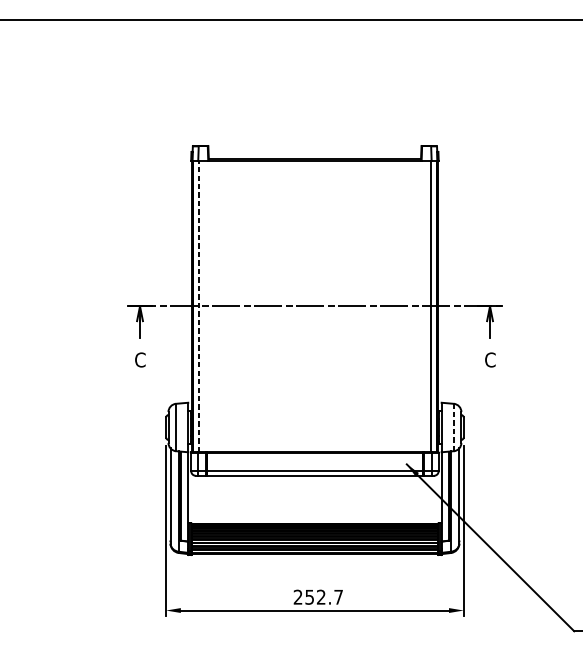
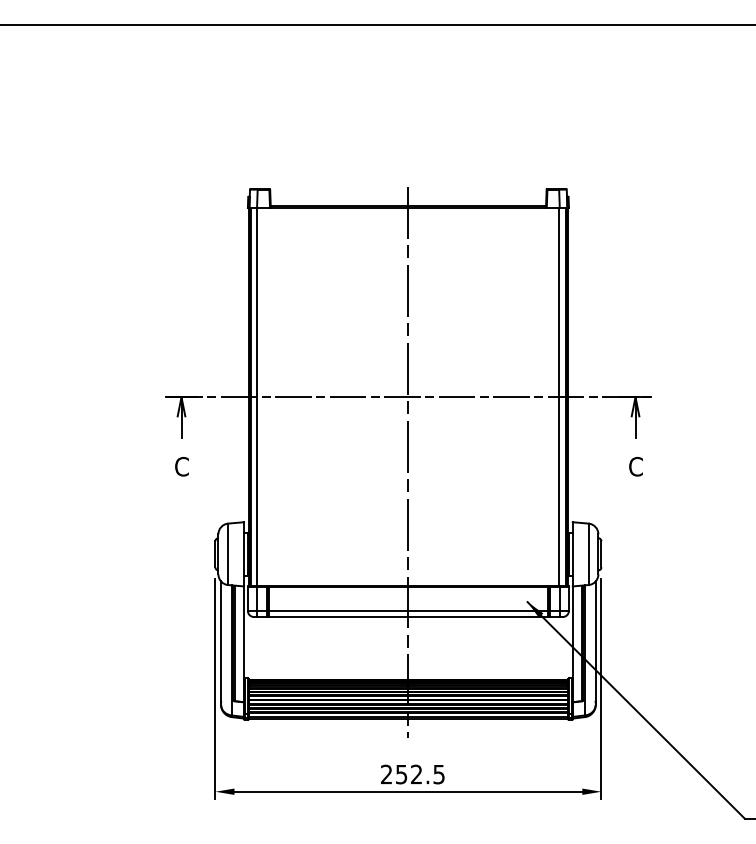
line: (198, 305) -> (257, 396), dashed -> solid
line: (315, 355) -> (408, 461), added
line: (453, 427) -> (588, 554), dashed -> solid
text: (338, 597) -> (438, 774), 252.7 -> 252.5

